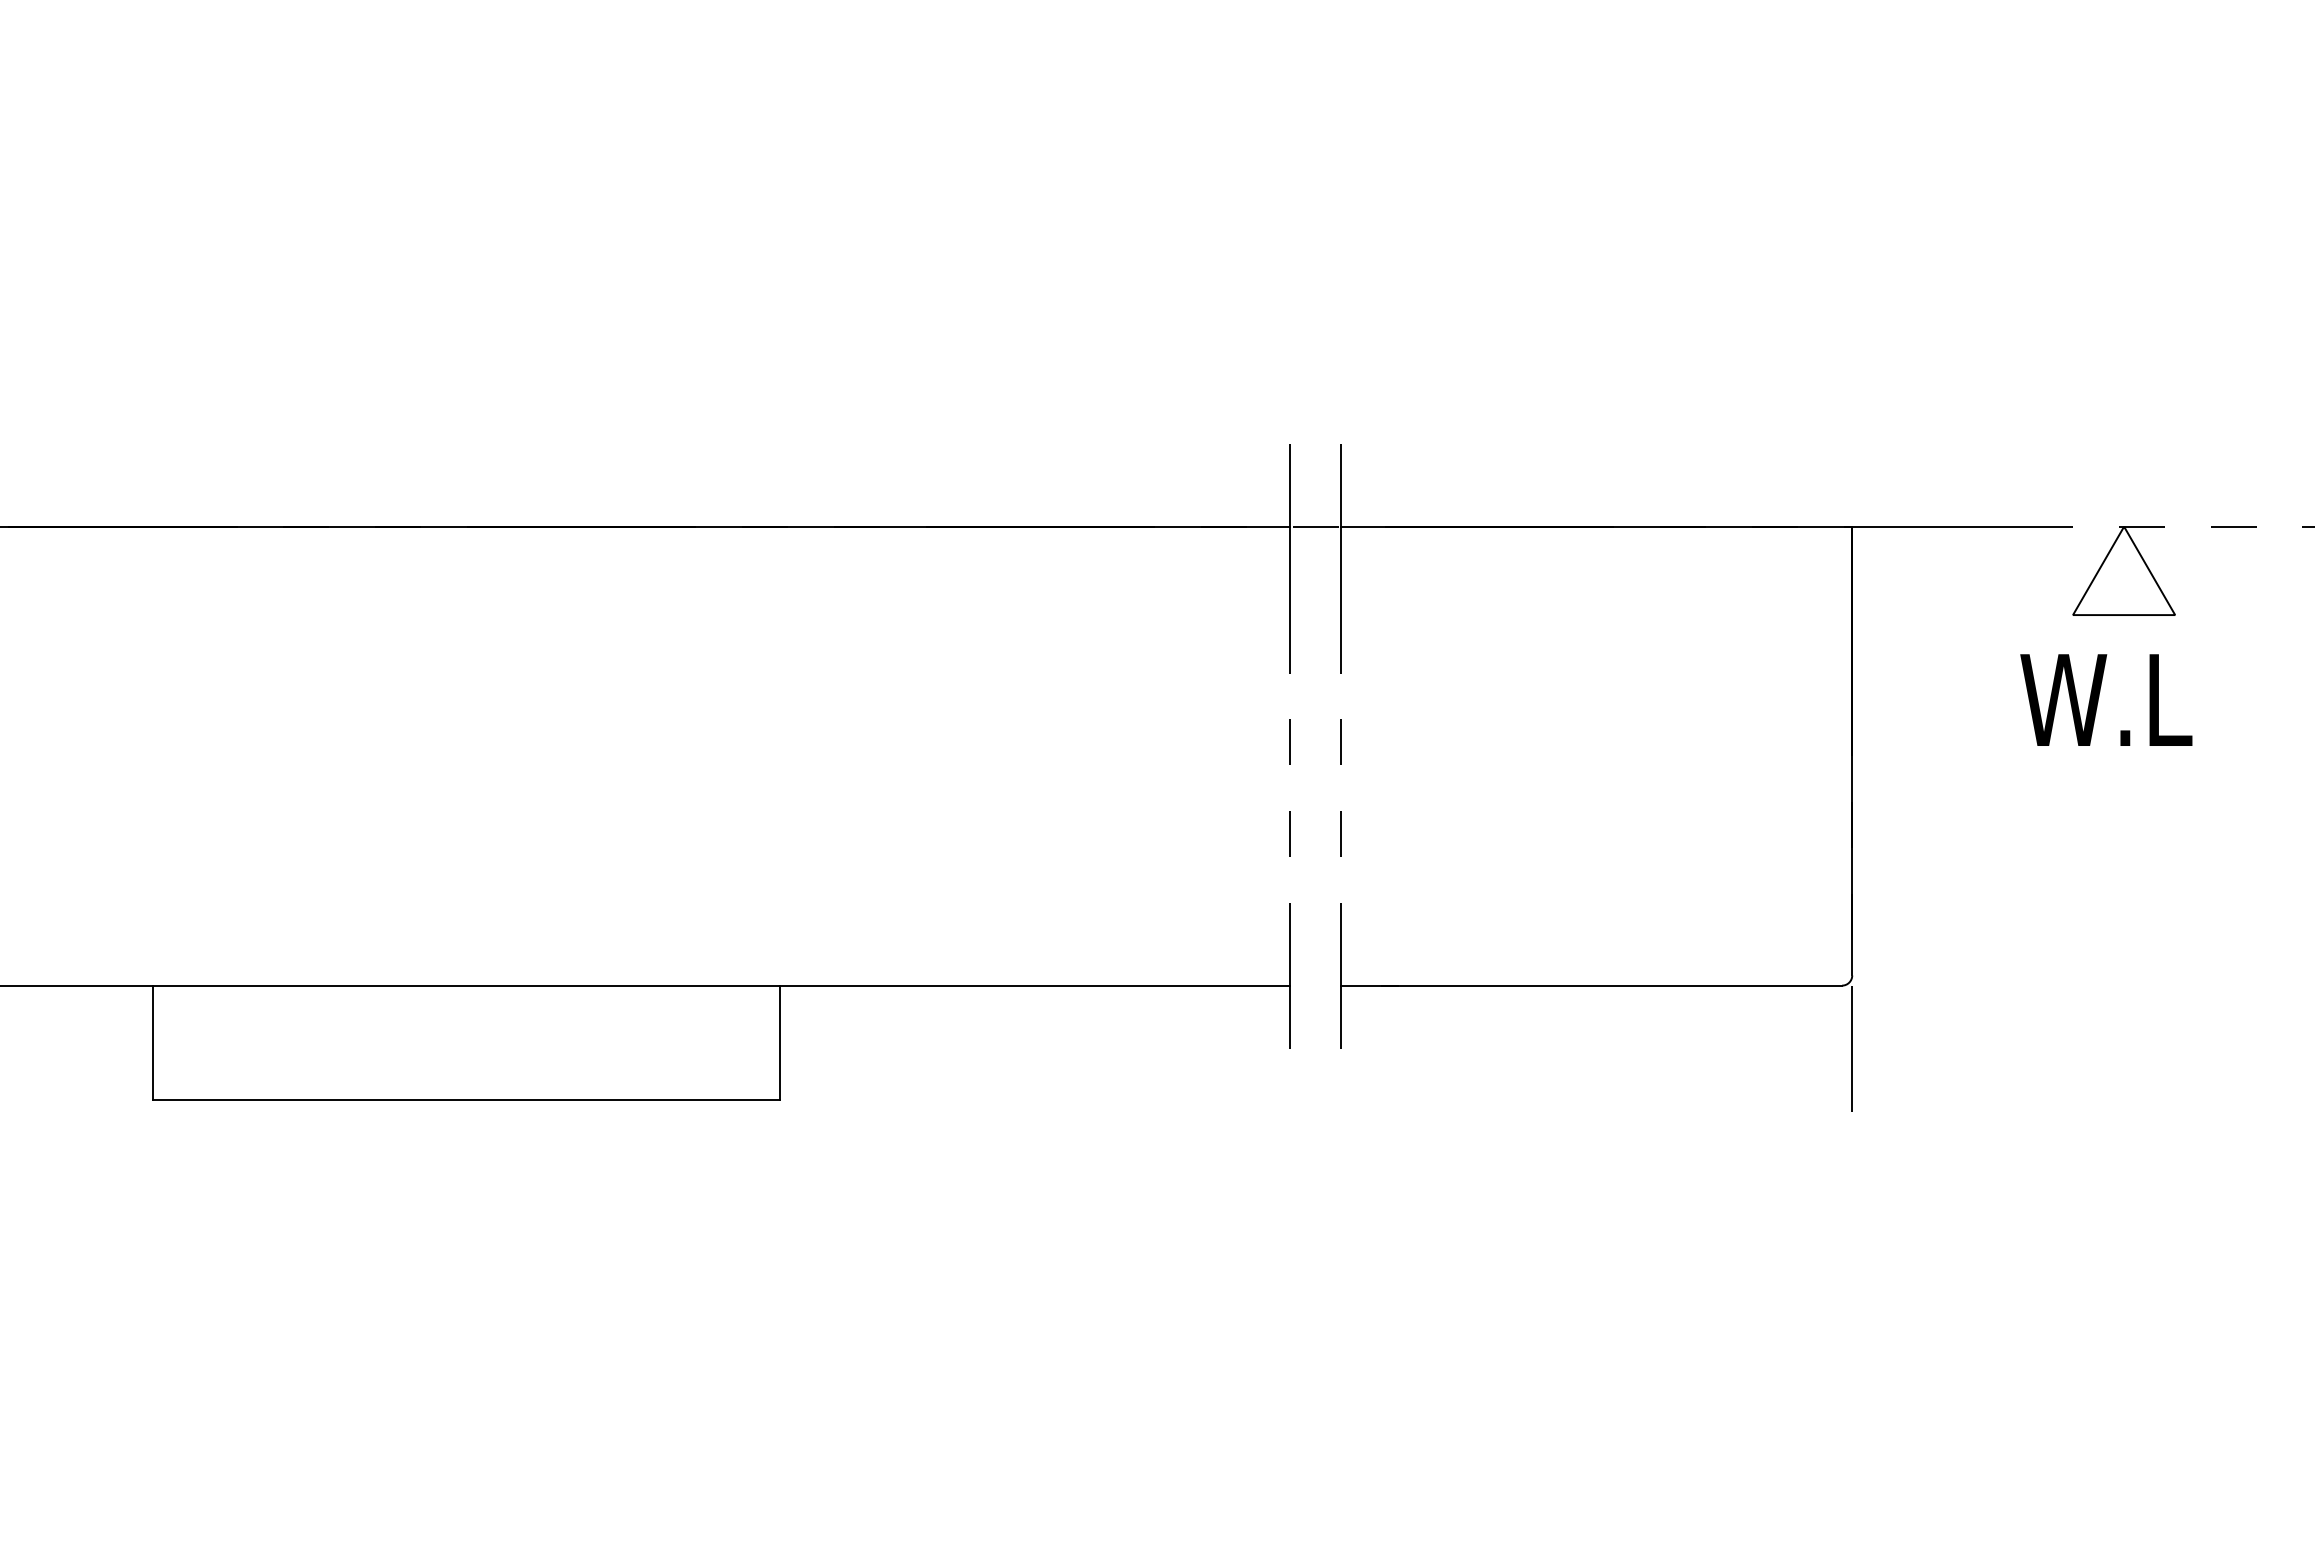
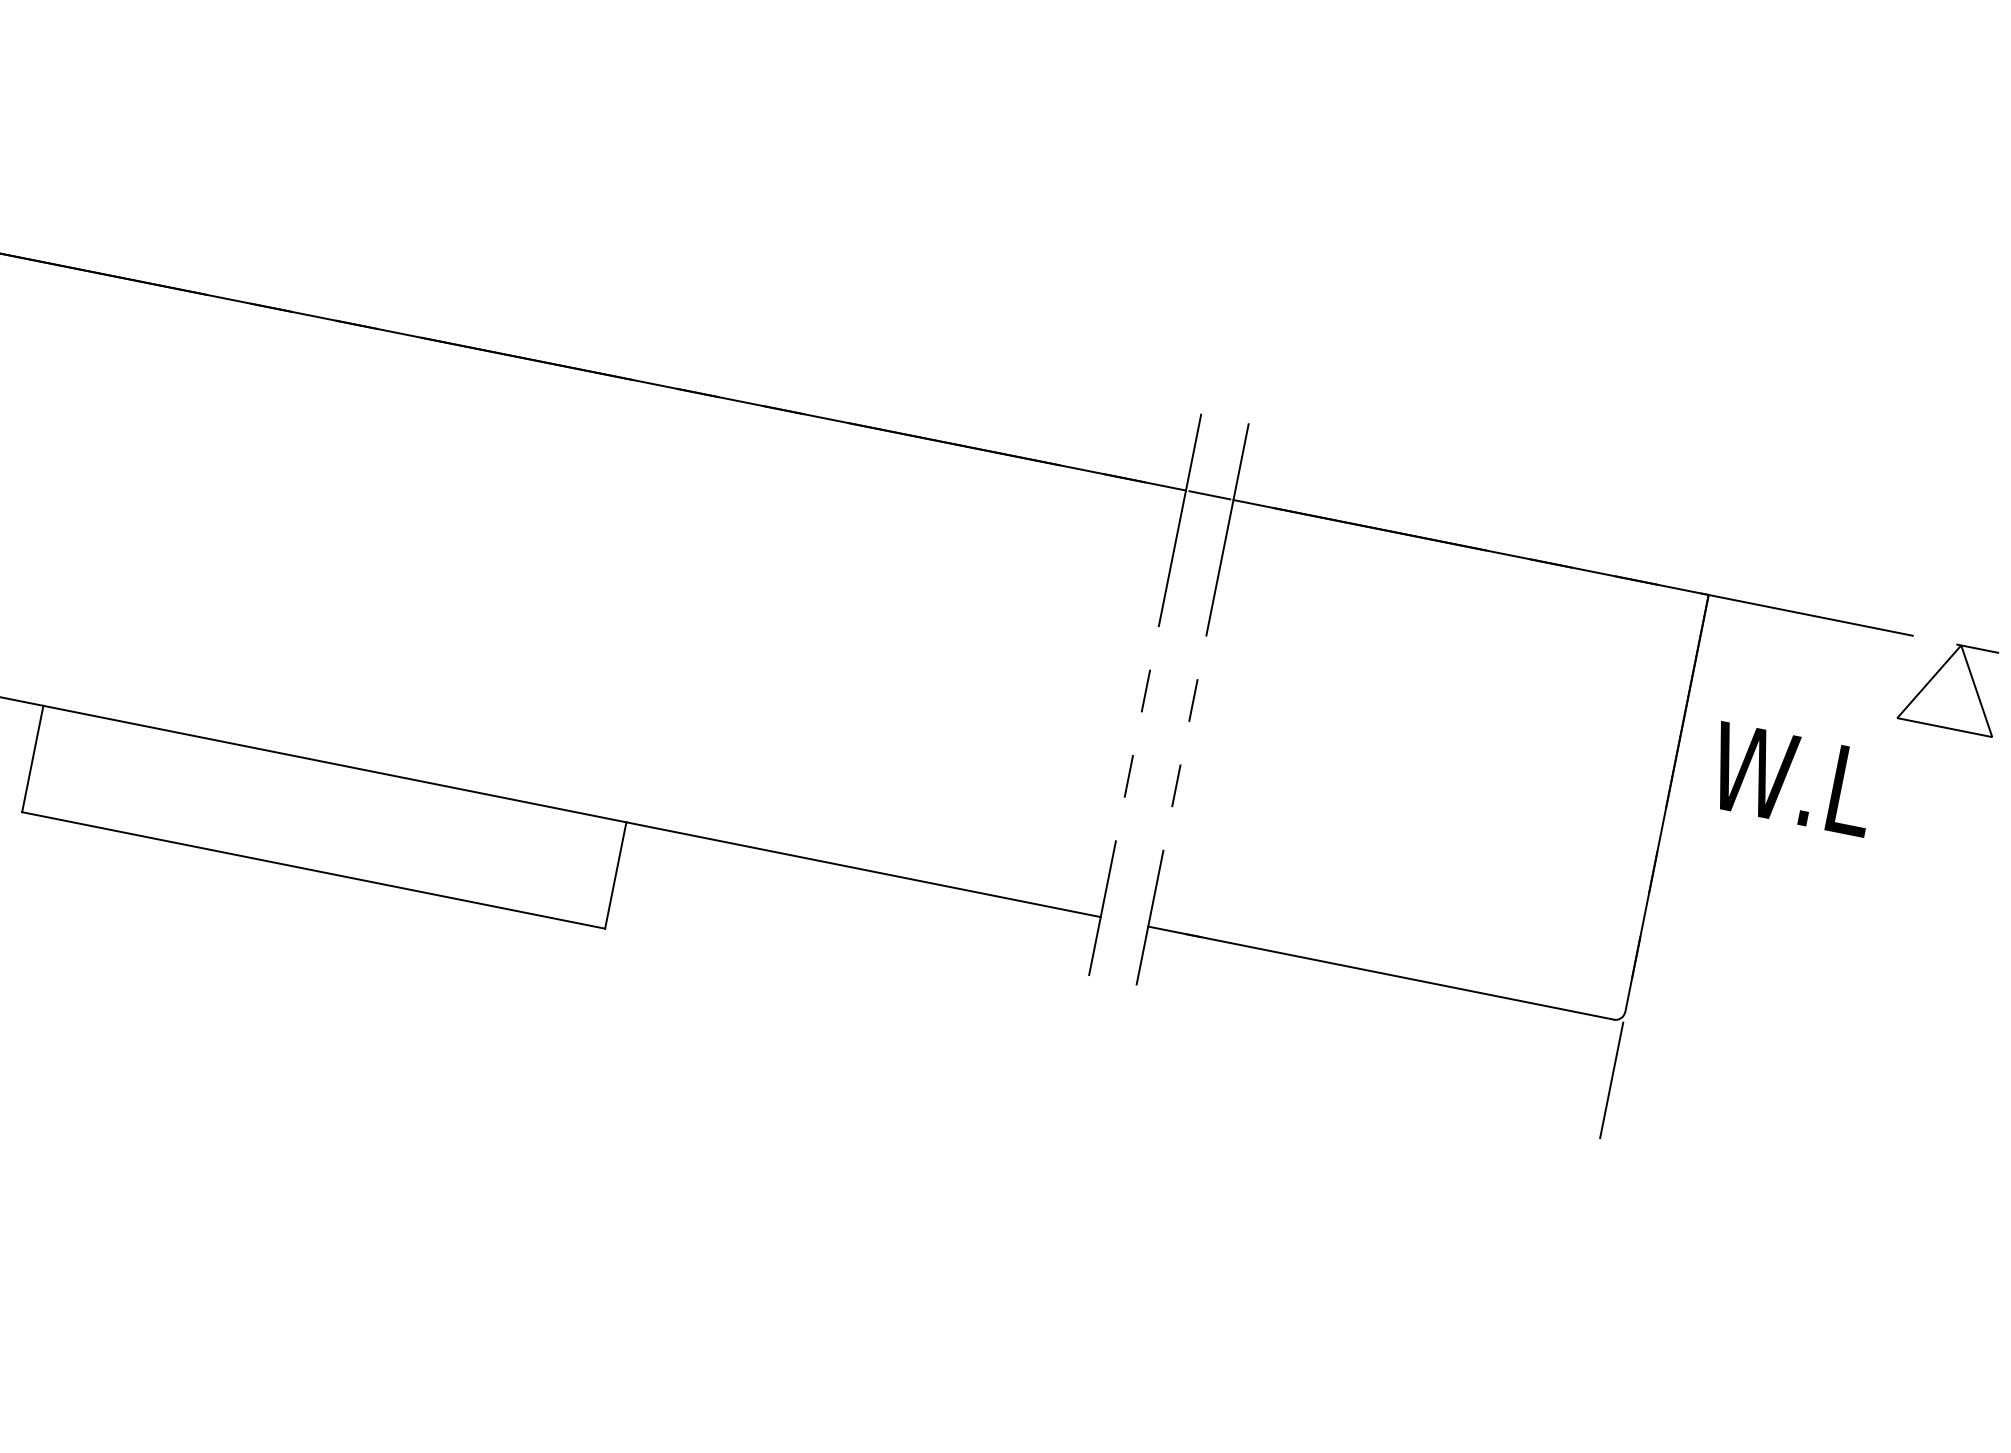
text: (2106, 699) -> (1792, 778), moved

